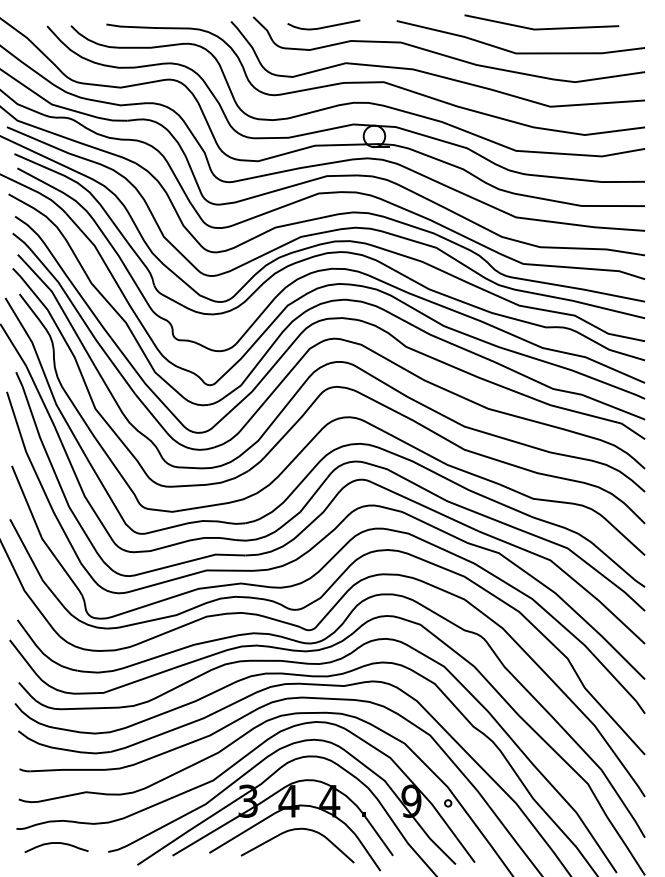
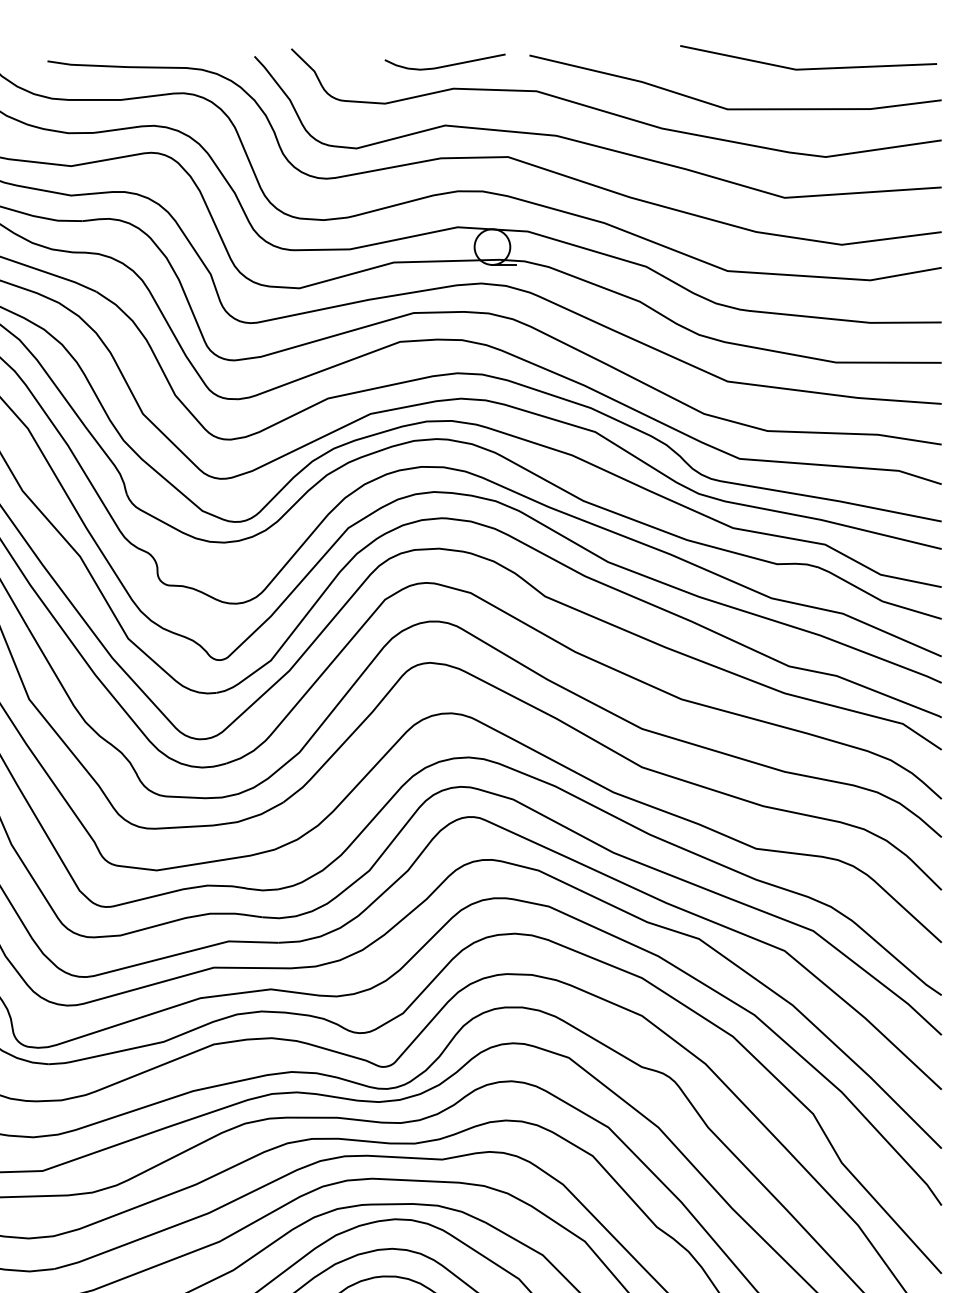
curve: (323, 26) -> (444, 64), moved
line: (541, 28) -> (807, 67), moved

